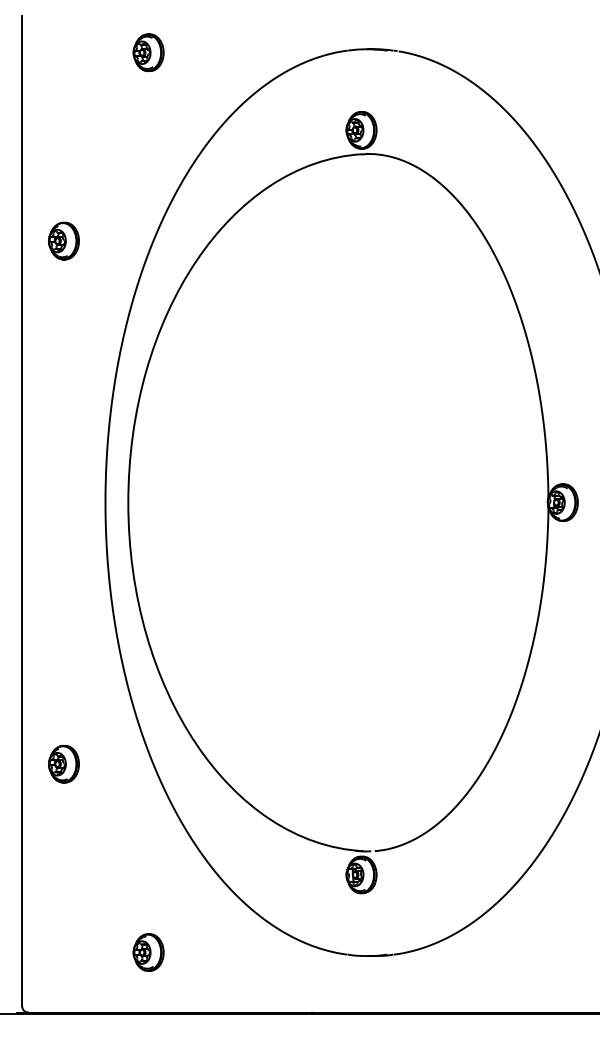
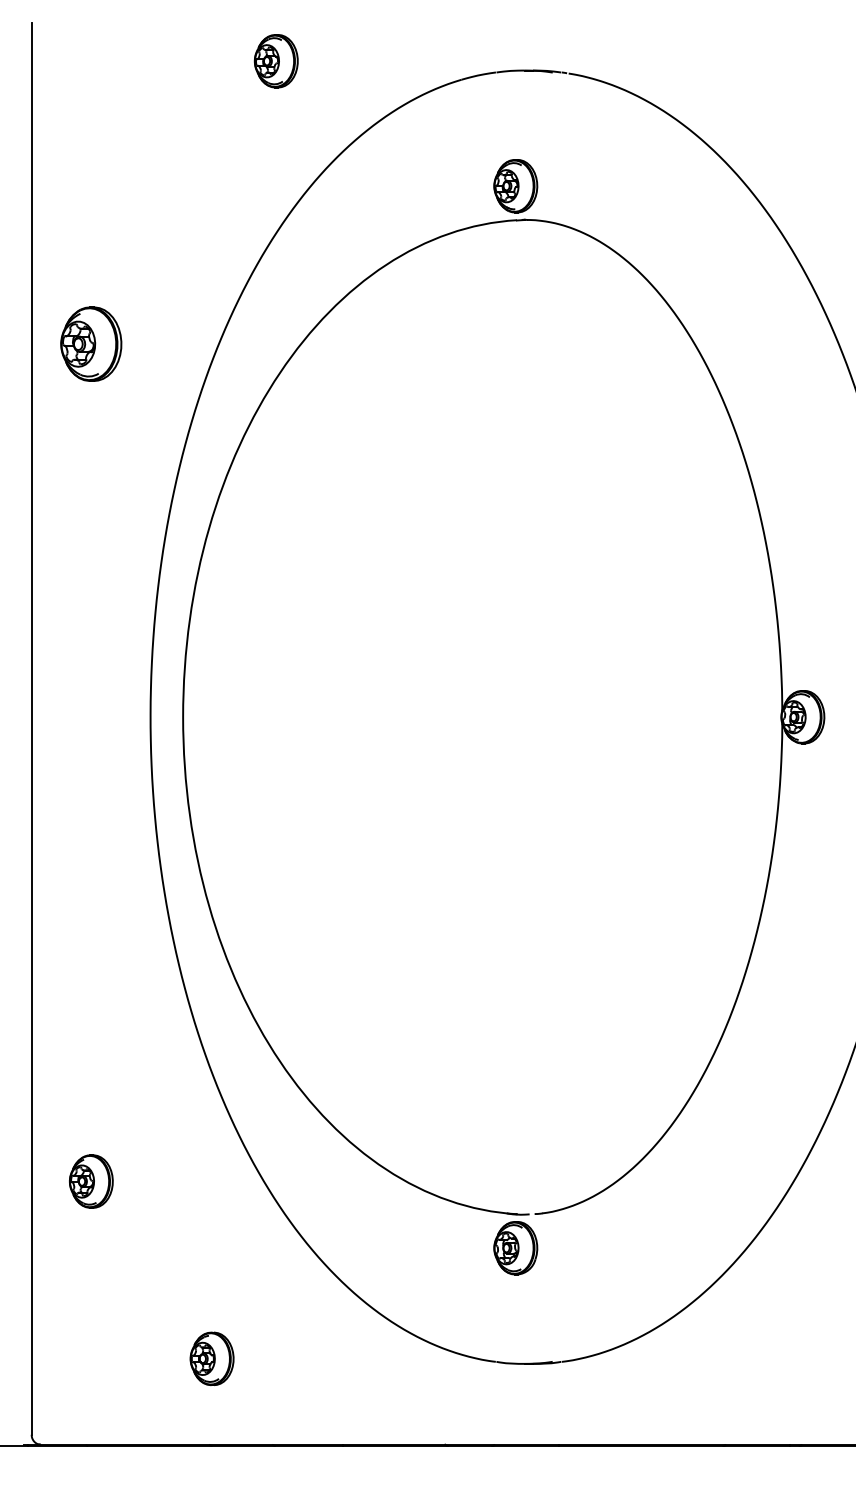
part: (148, 52) -> (276, 60), moved
part: (63, 240) -> (90, 343), size x1.4
part: (63, 764) -> (90, 1181), moved

